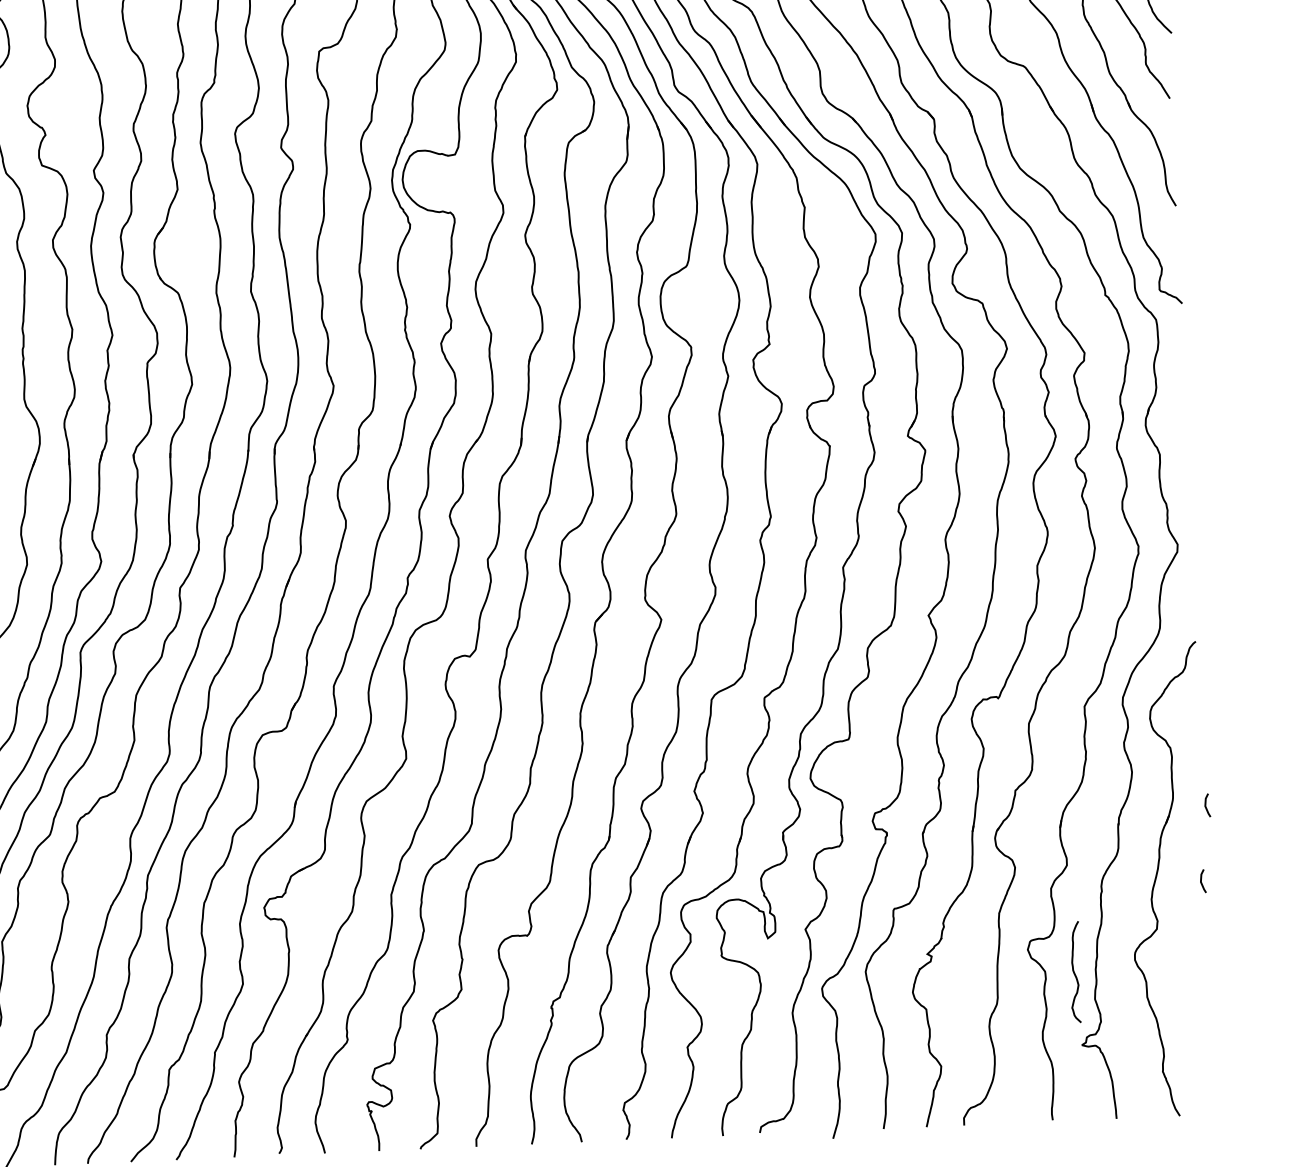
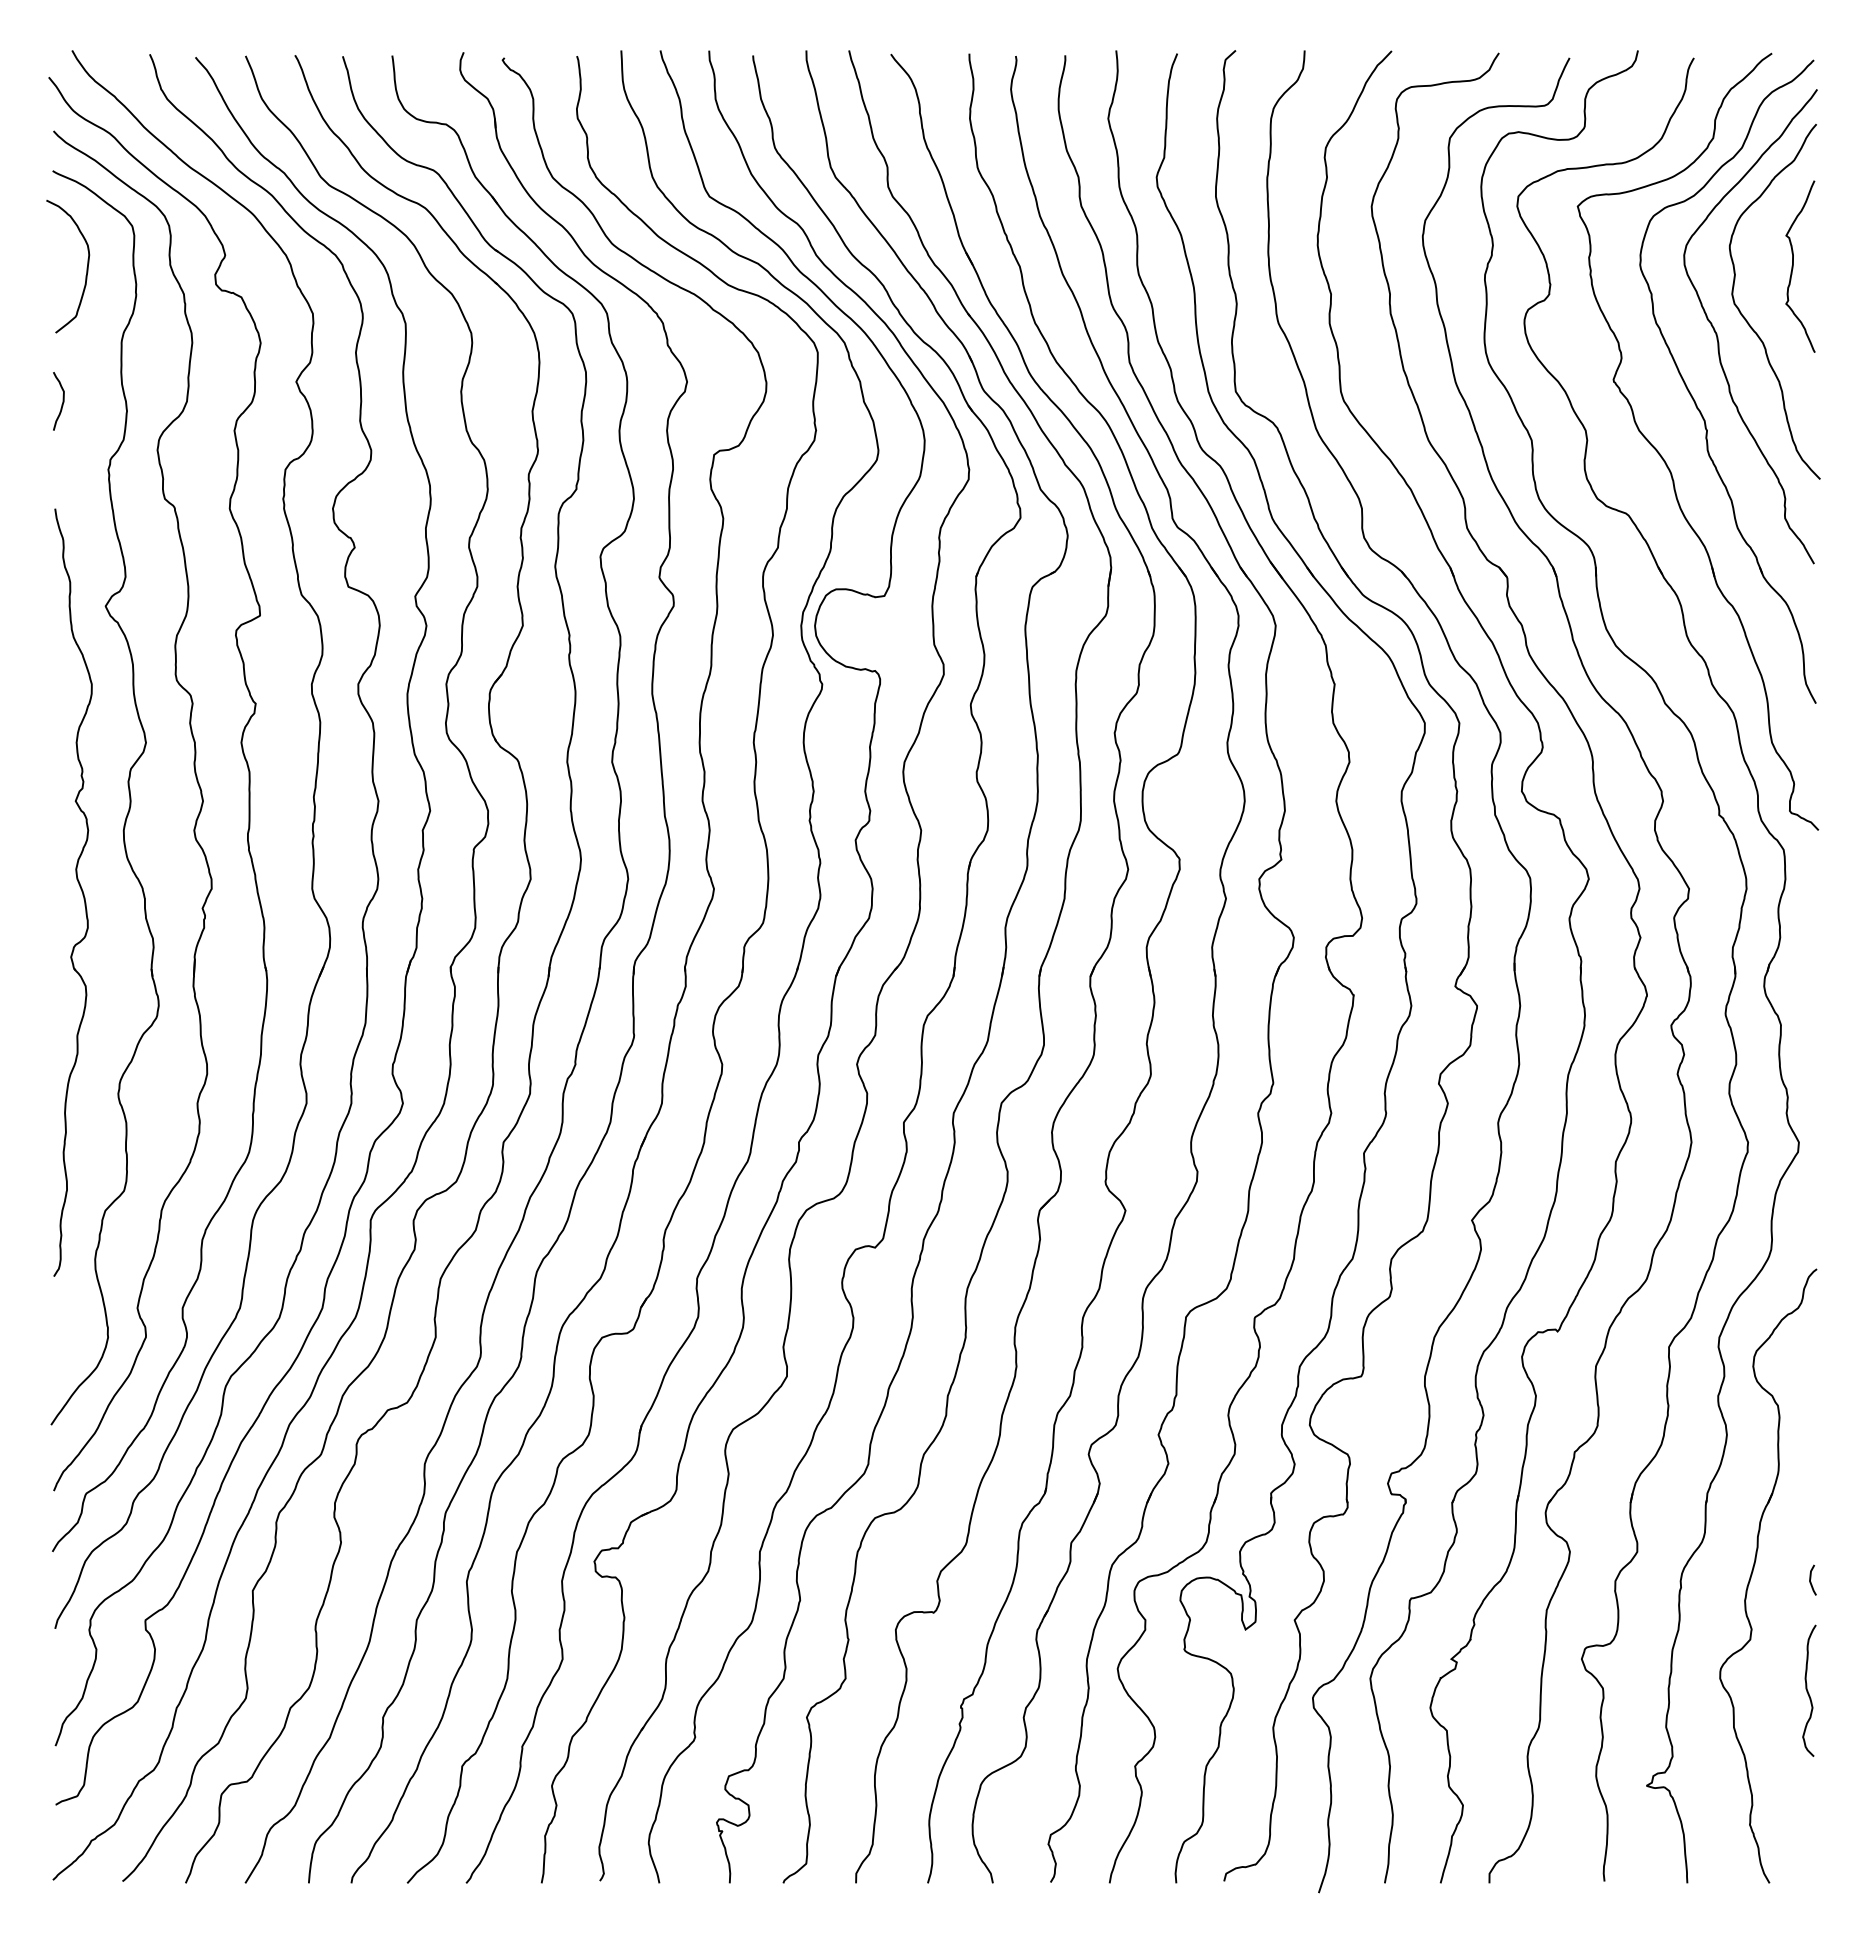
line: (1206, 804) -> (1821, 1481), removed
curve: (1074, 971) -> (1808, 1690), moved

